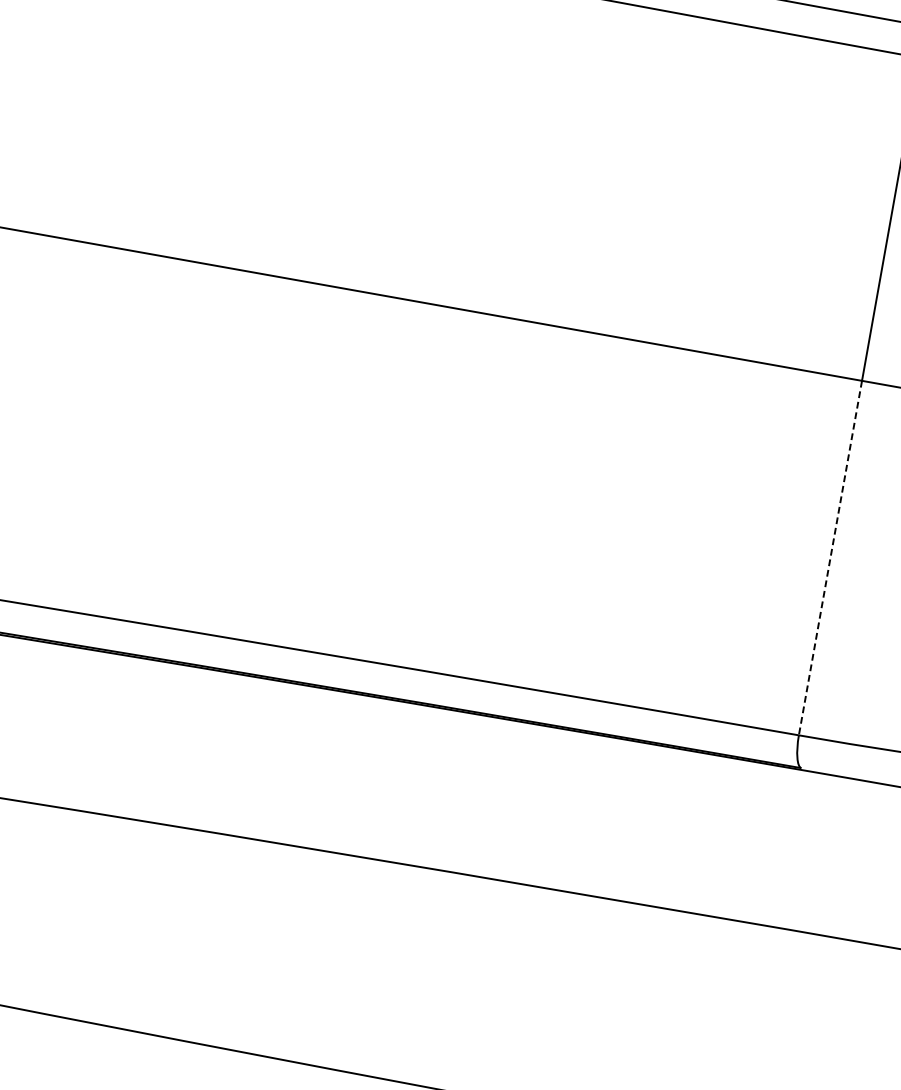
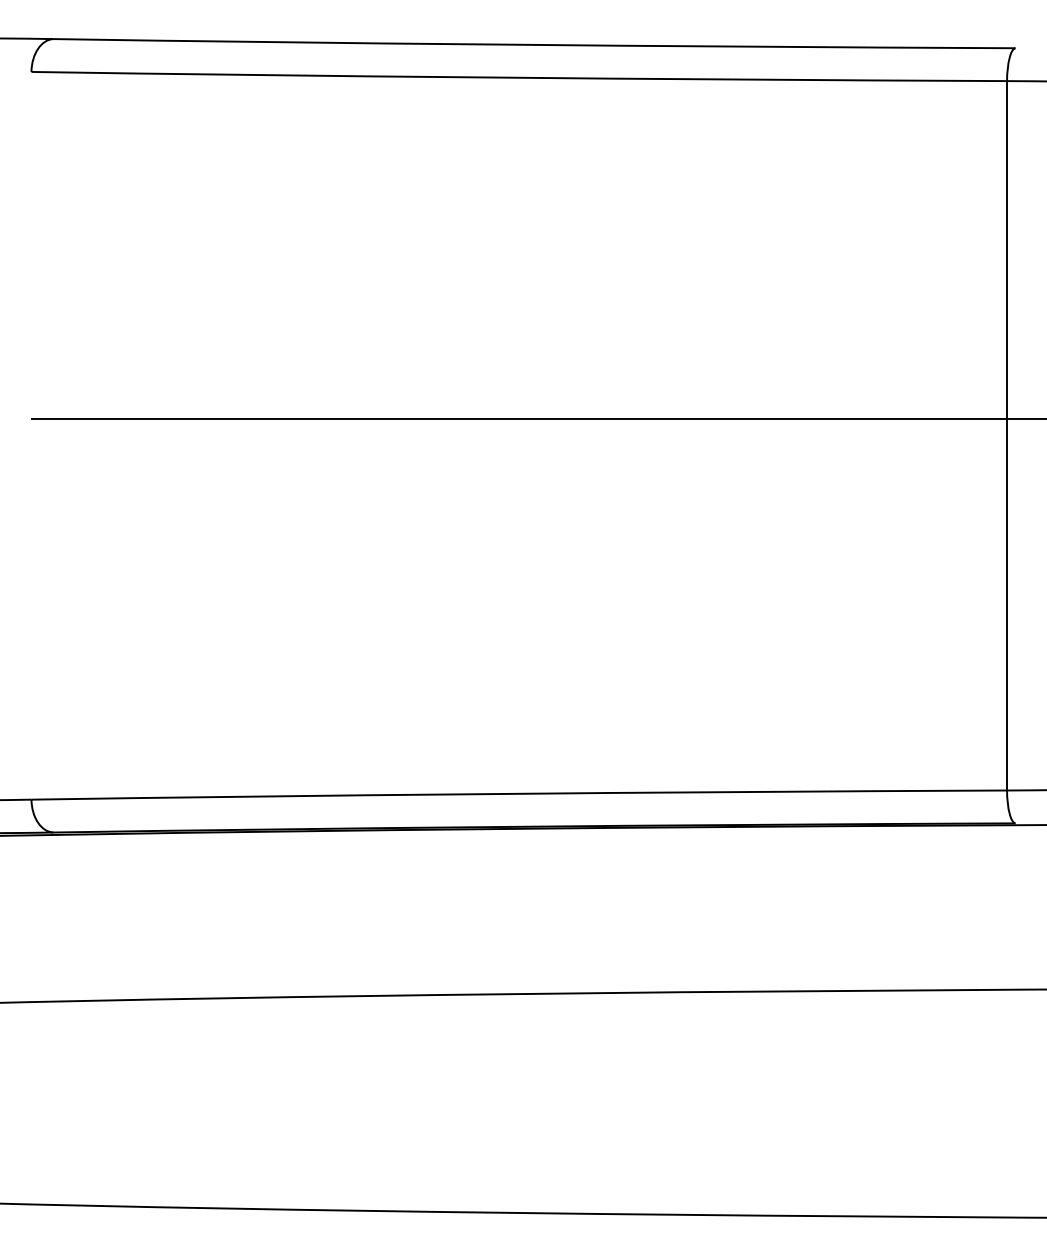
line: (830, 557) -> (1007, 604), dashed -> solid

